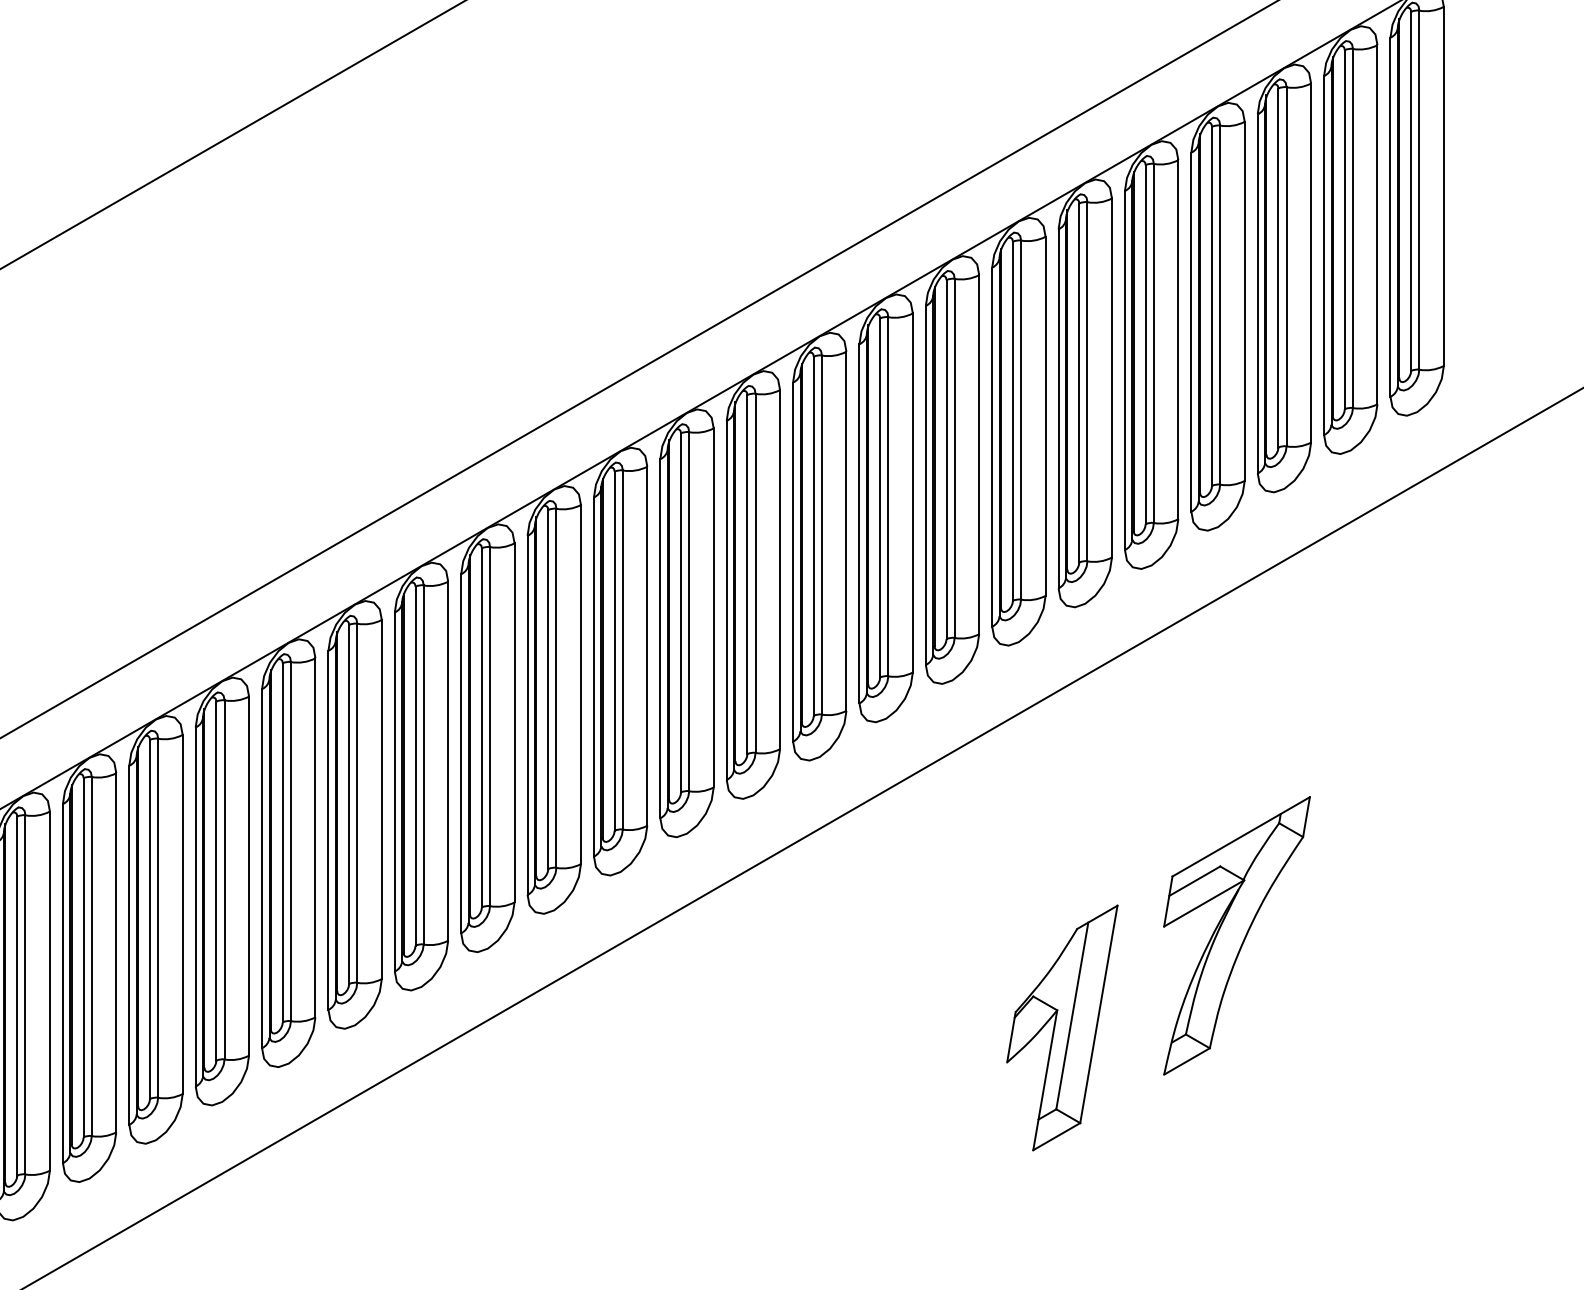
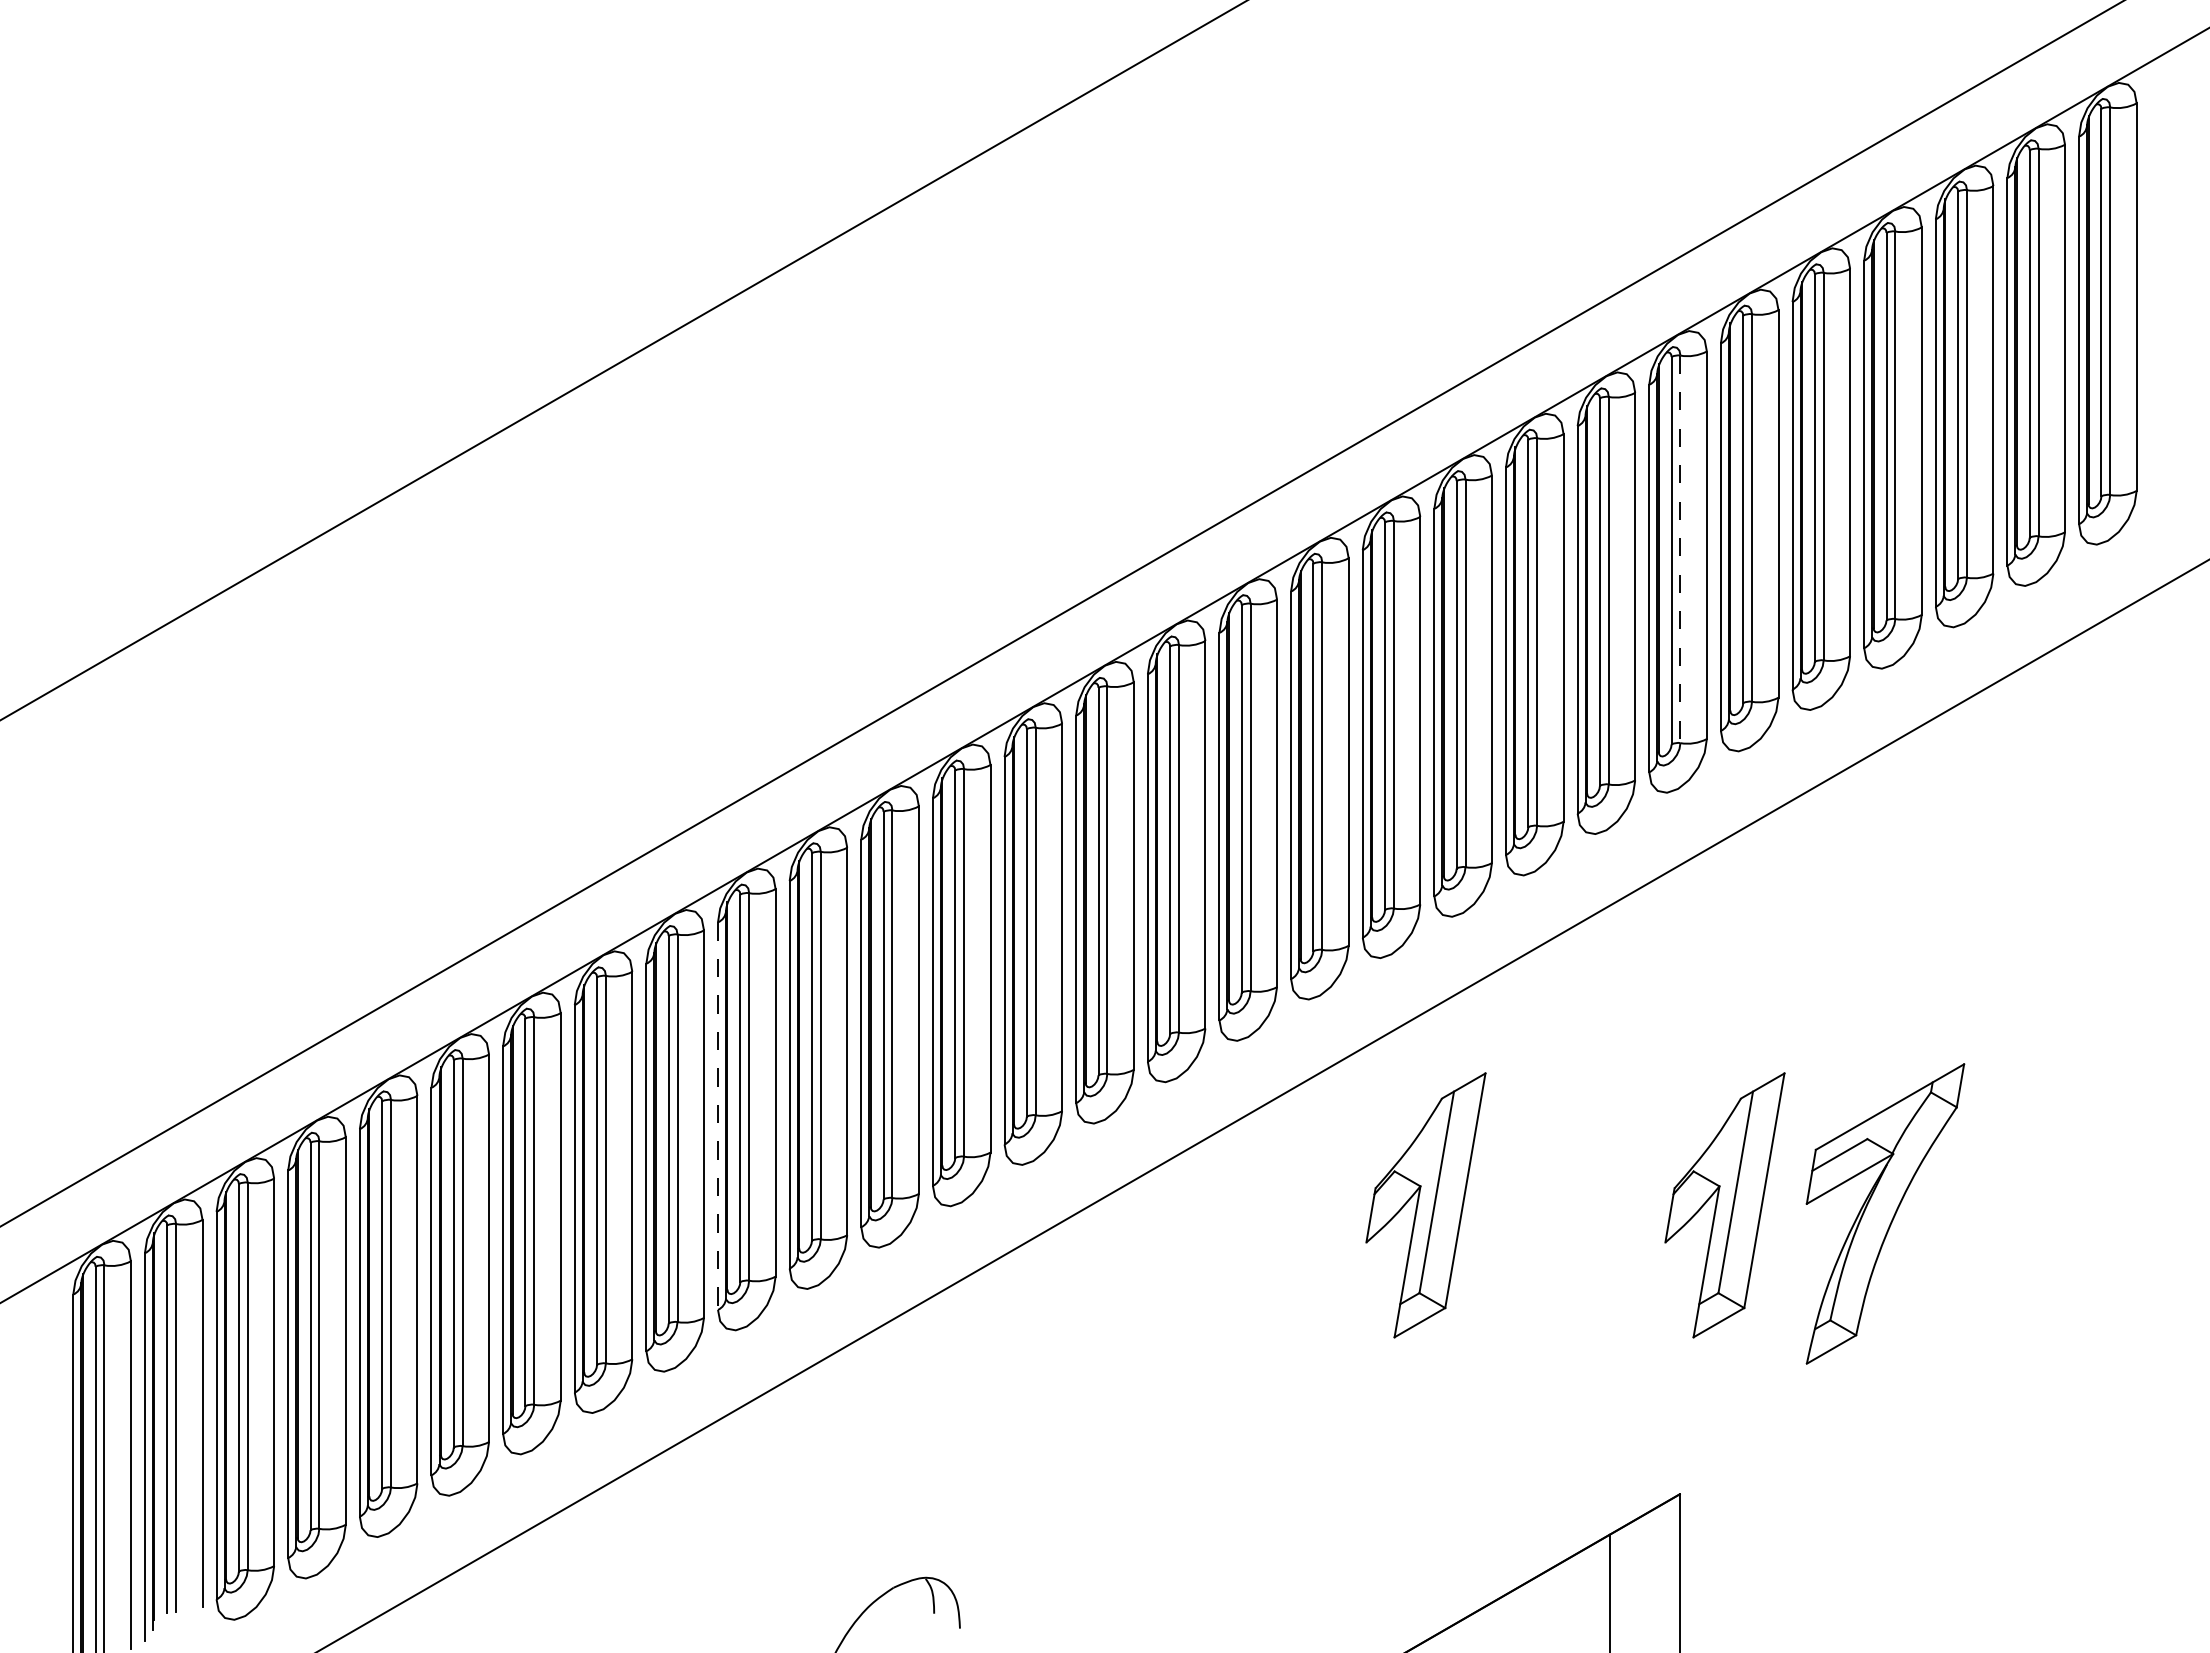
line: (1021, 420) -> (1680, 549), solid -> dashed
part: (1237, 935) -> (1885, 1213), moved
line: (129, 945) -> (718, 1116), solid -> dashed
part: (784, 1028) -> (1425, 1205), added

